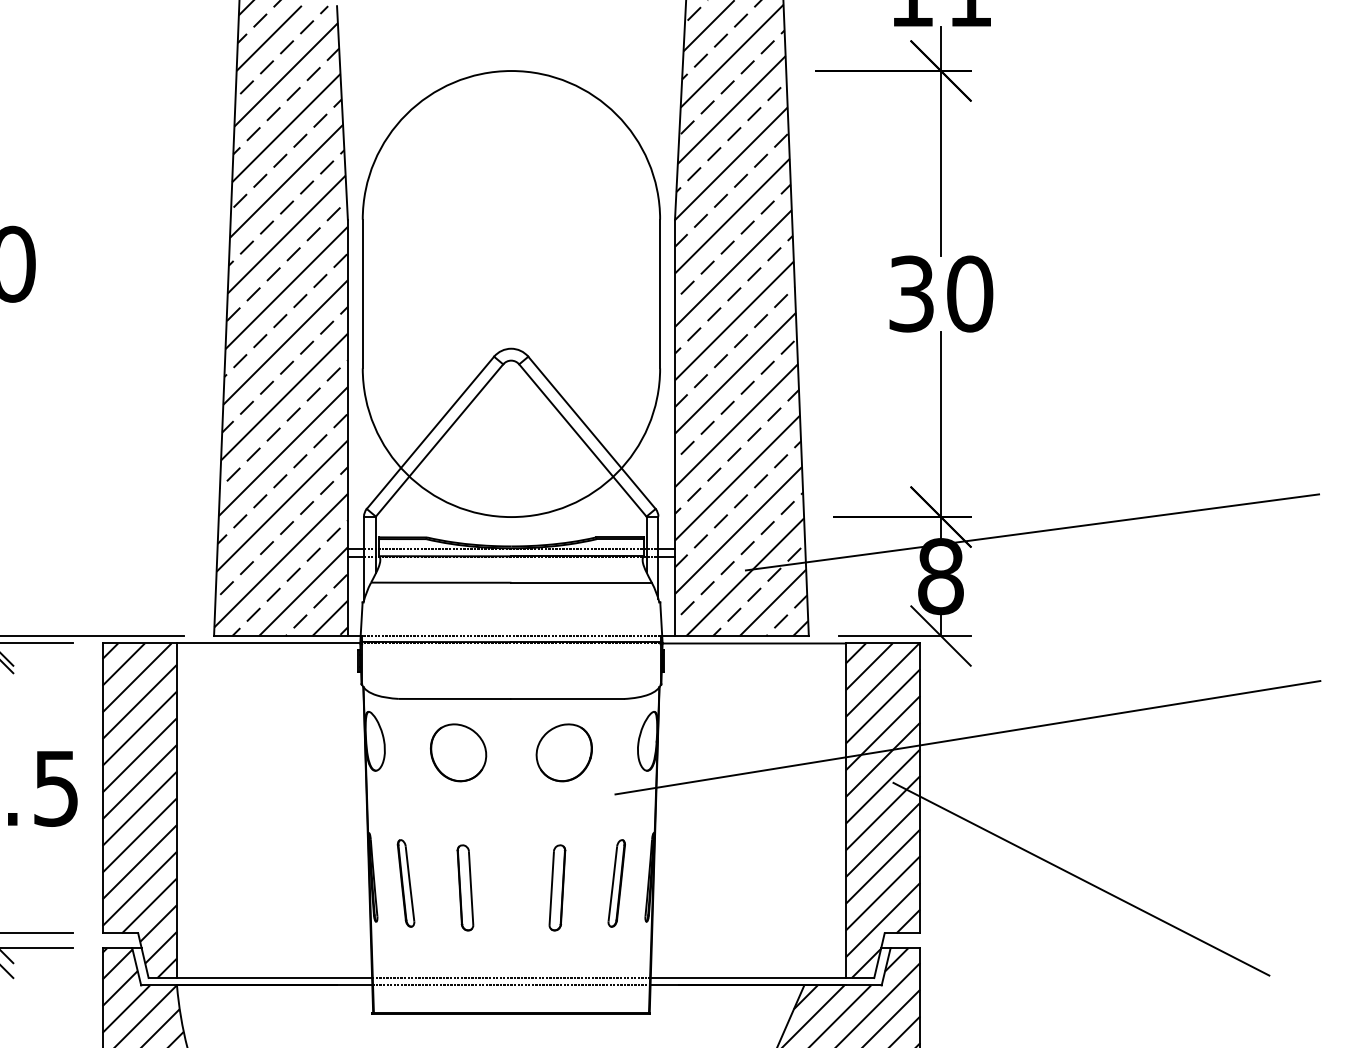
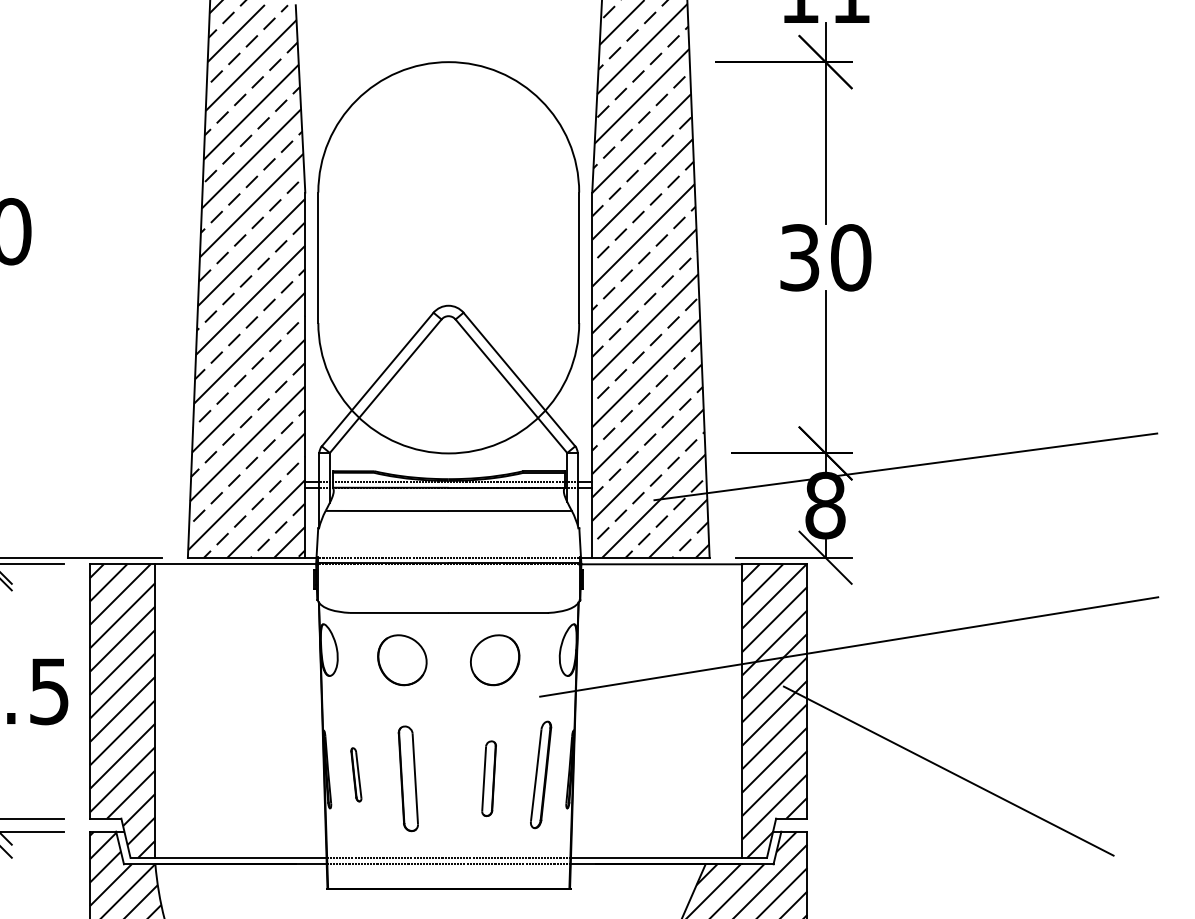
part: (406, 883) -> (356, 774), size x0.7
part: (617, 883) -> (541, 774), size x1.4
part: (465, 887) -> (408, 778), size x1.4

